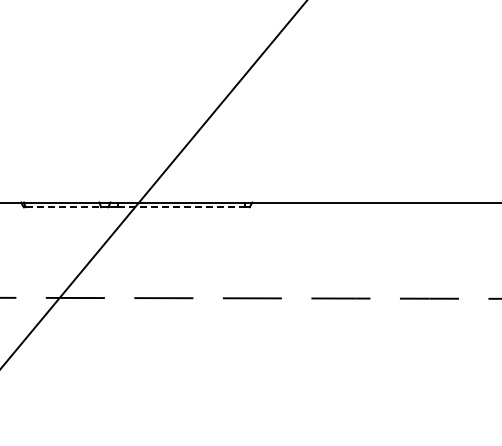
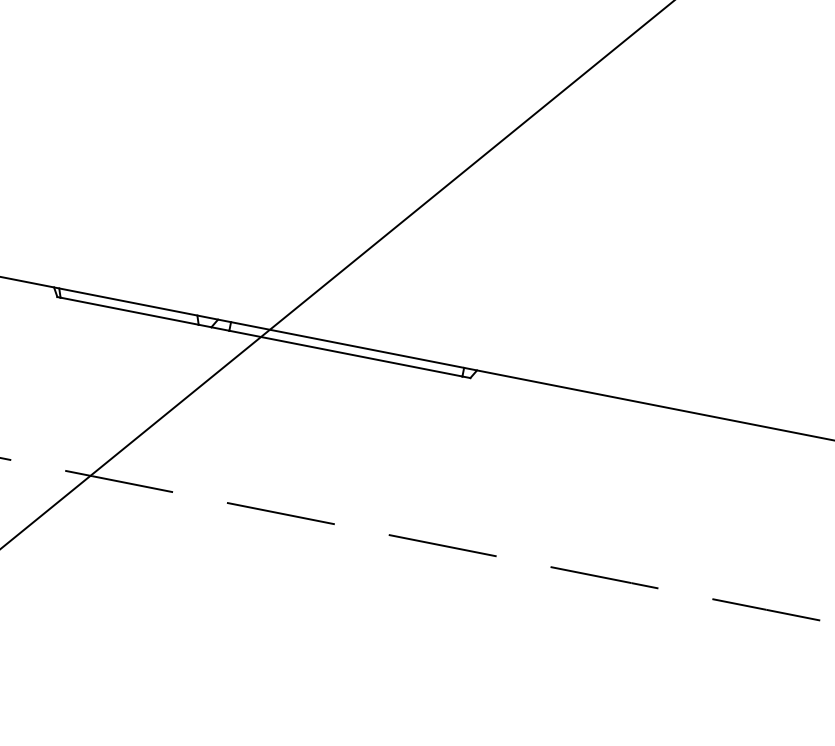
line: (63, 207) -> (129, 311), dashed -> solid
line: (181, 207) -> (345, 354), dashed -> solid

